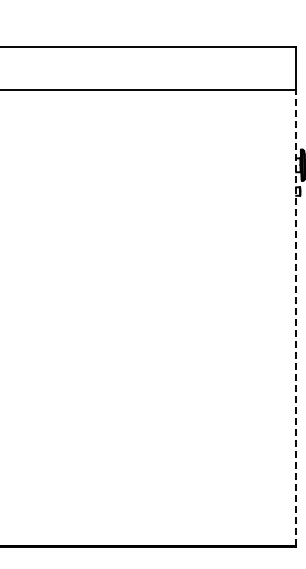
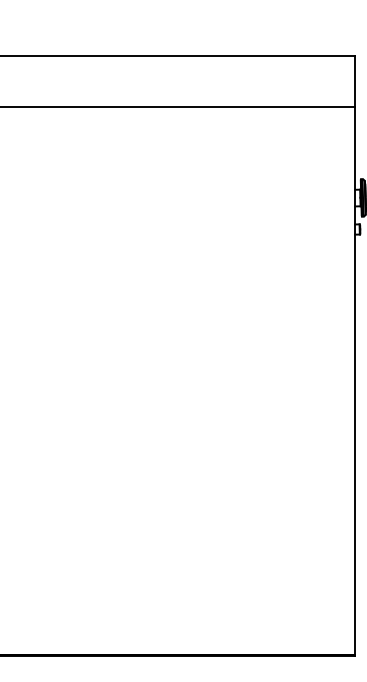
line: (296, 317) -> (355, 380), dashed -> solid

